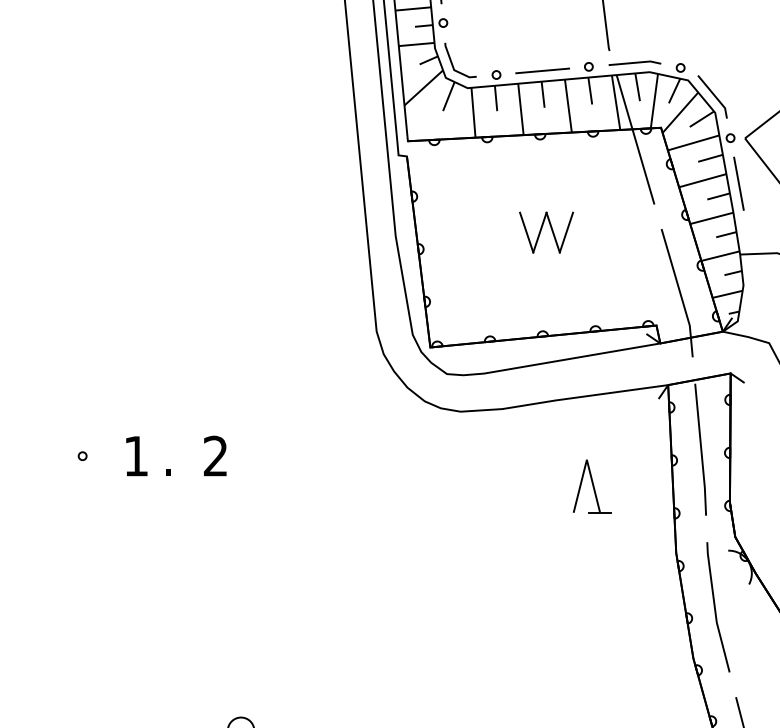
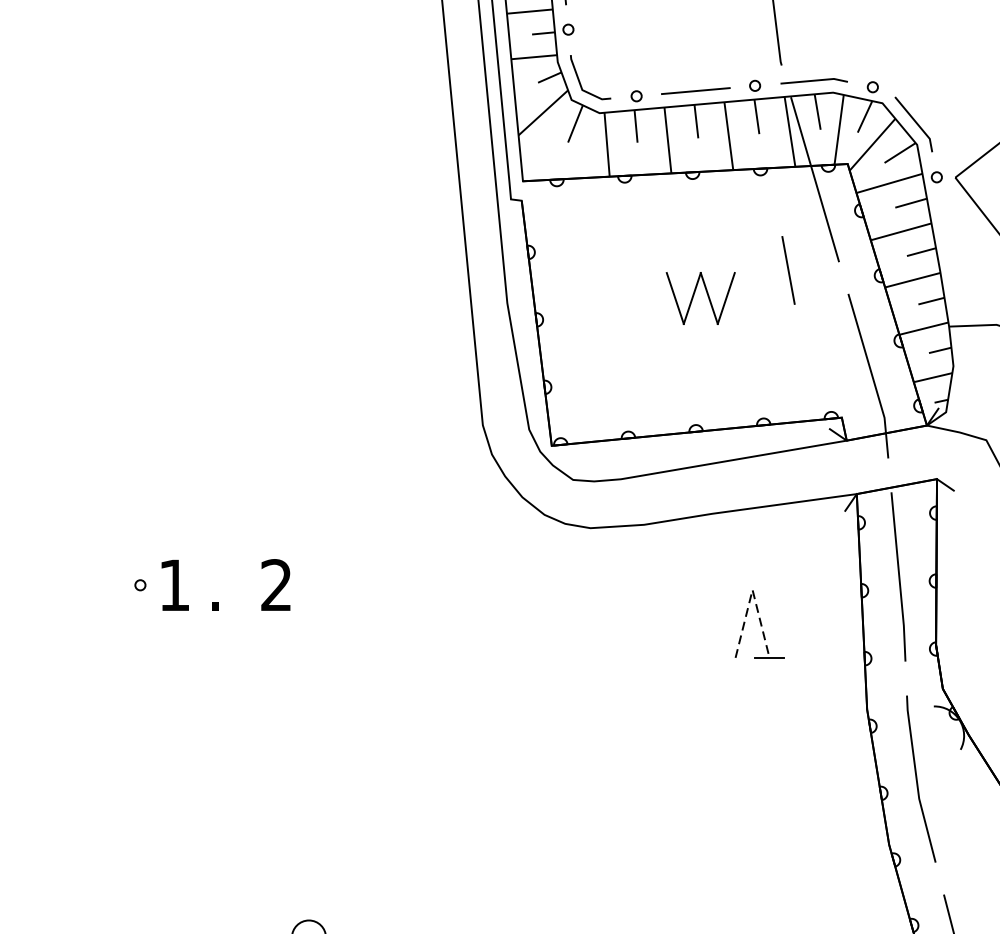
line: (738, 183) -> (787, 270), moved
circle: (82, 456) -> (140, 585), moved
line: (586, 459) -> (752, 589), solid -> dashed

